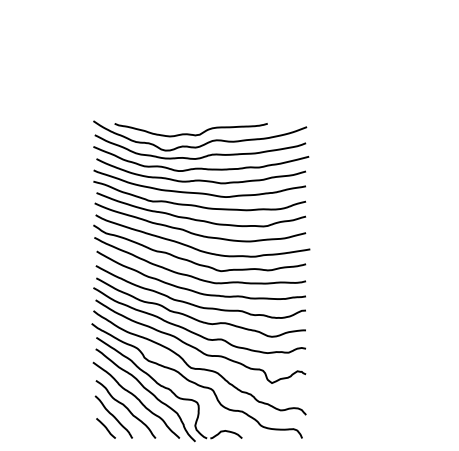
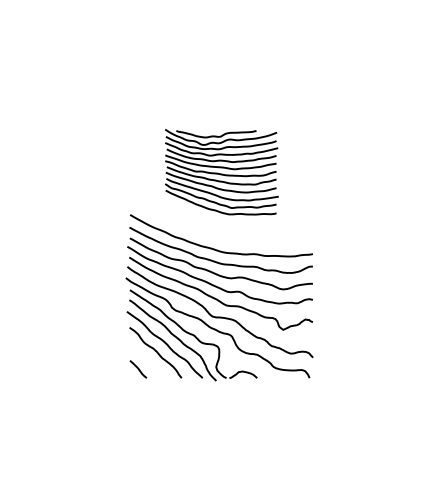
part: (201, 201) -> (221, 171), size x0.6
curve: (113, 417) -> (144, 359), removed

